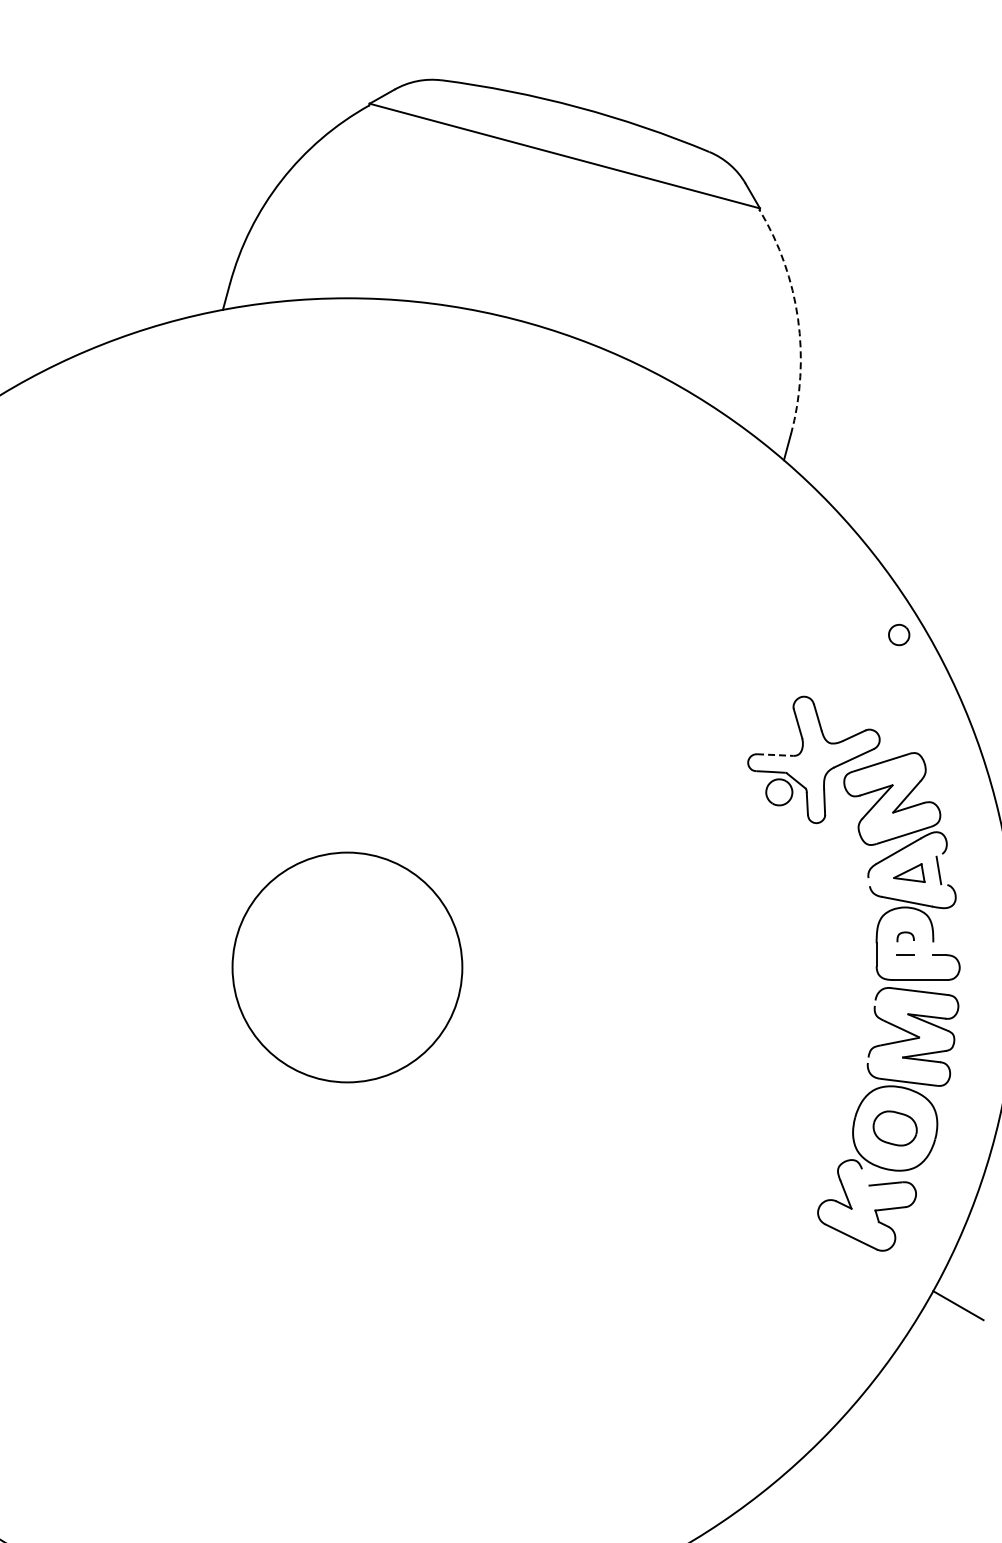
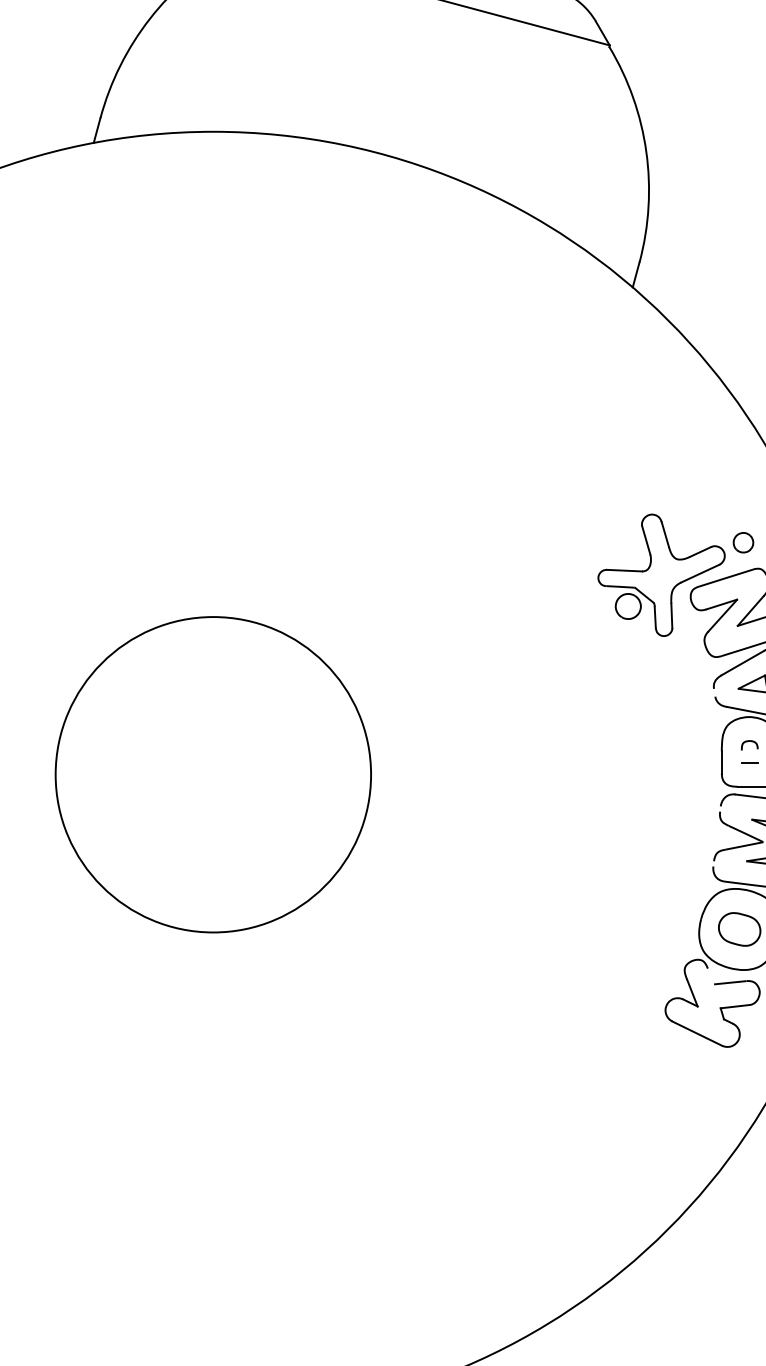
arc: (798, 319) -> (646, 152), dashed -> solid
part: (899, 634) -> (743, 542), moved
line: (775, 755) -> (624, 571), dashed -> solid
circle: (347, 967) -> (213, 774), size x1.43

